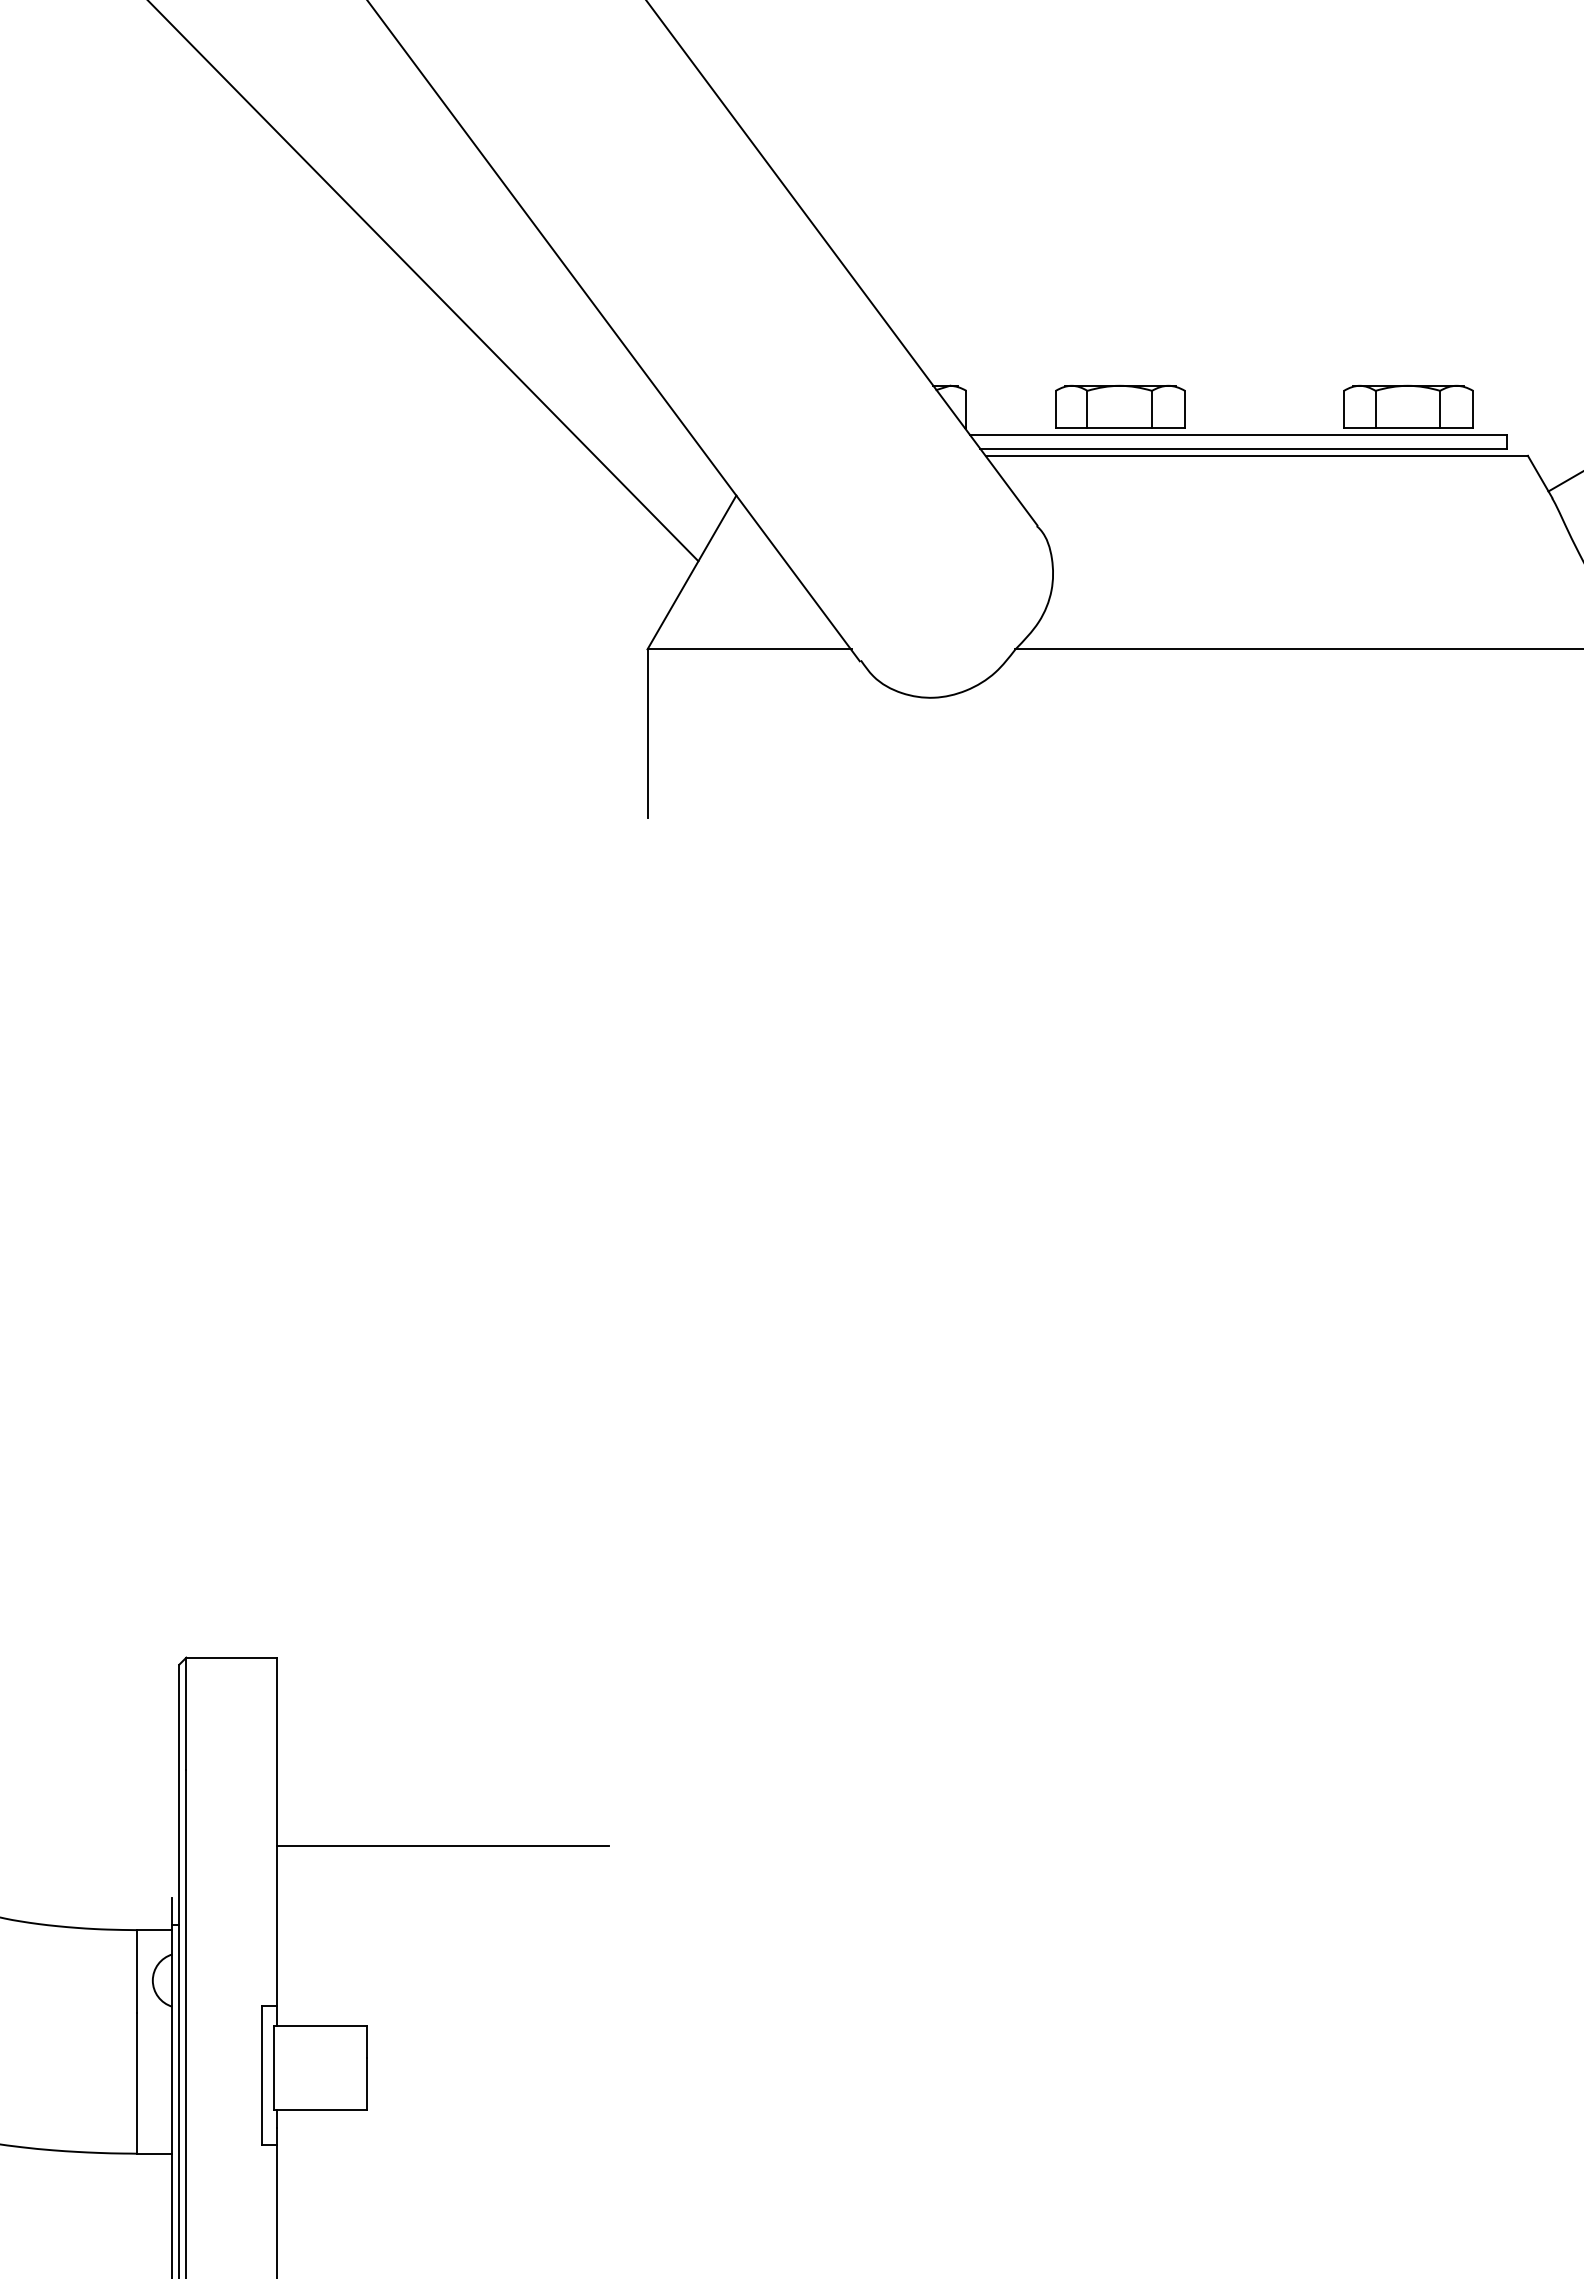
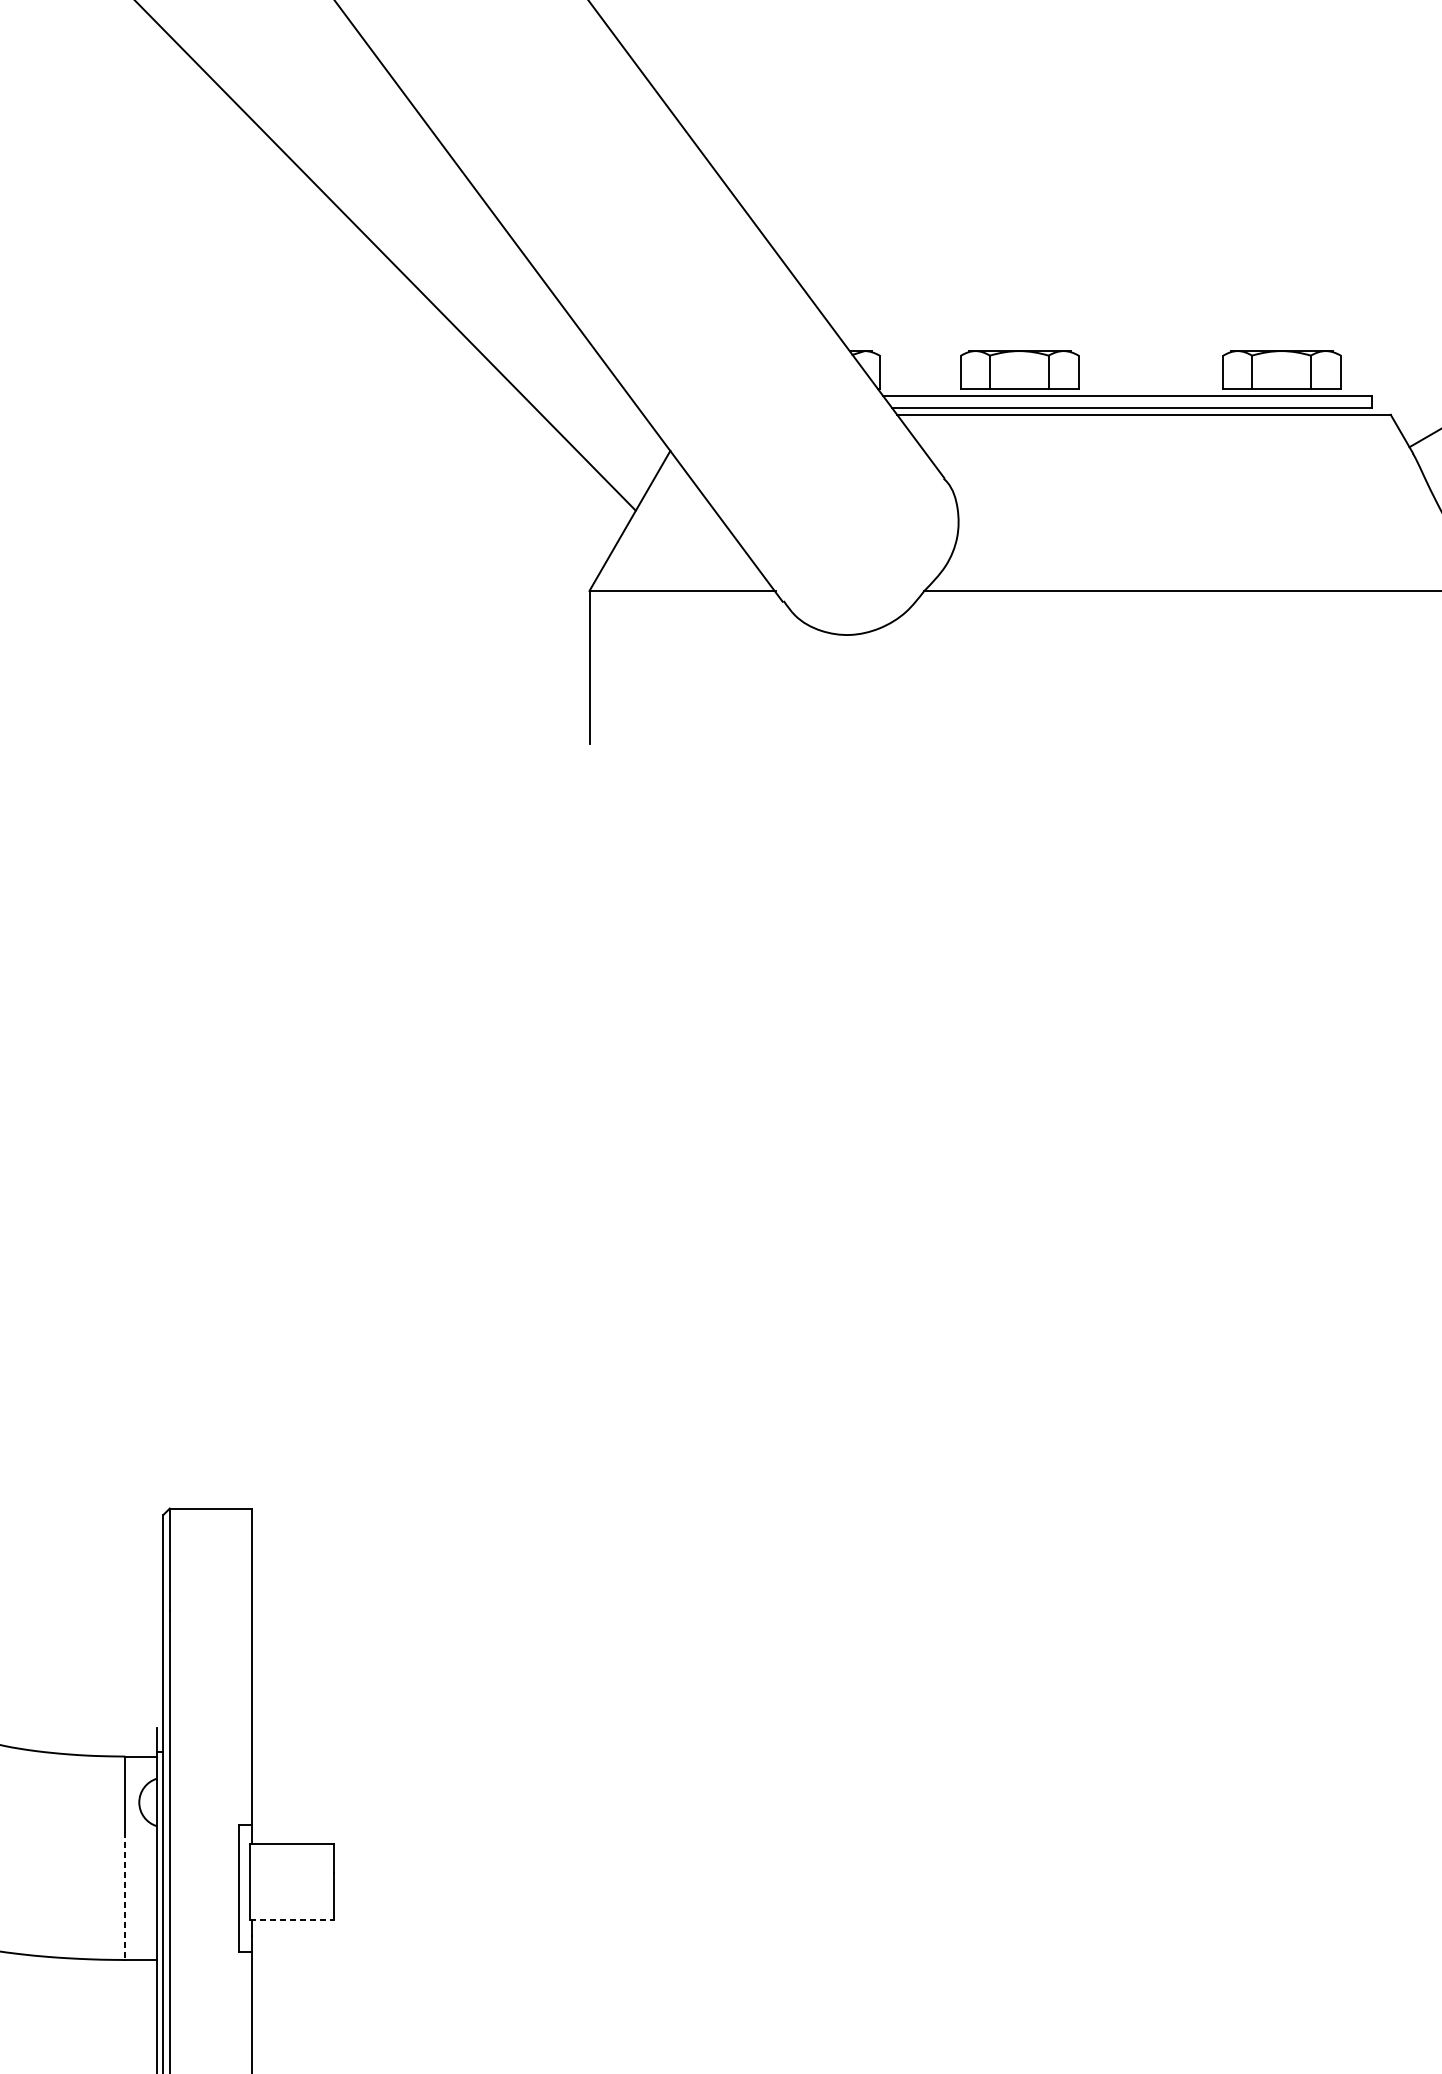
line: (442, 1846) -> (402, 1680), removed
line: (137, 2083) -> (125, 1896), solid -> dashed
line: (321, 2109) -> (292, 1919), solid -> dashed

